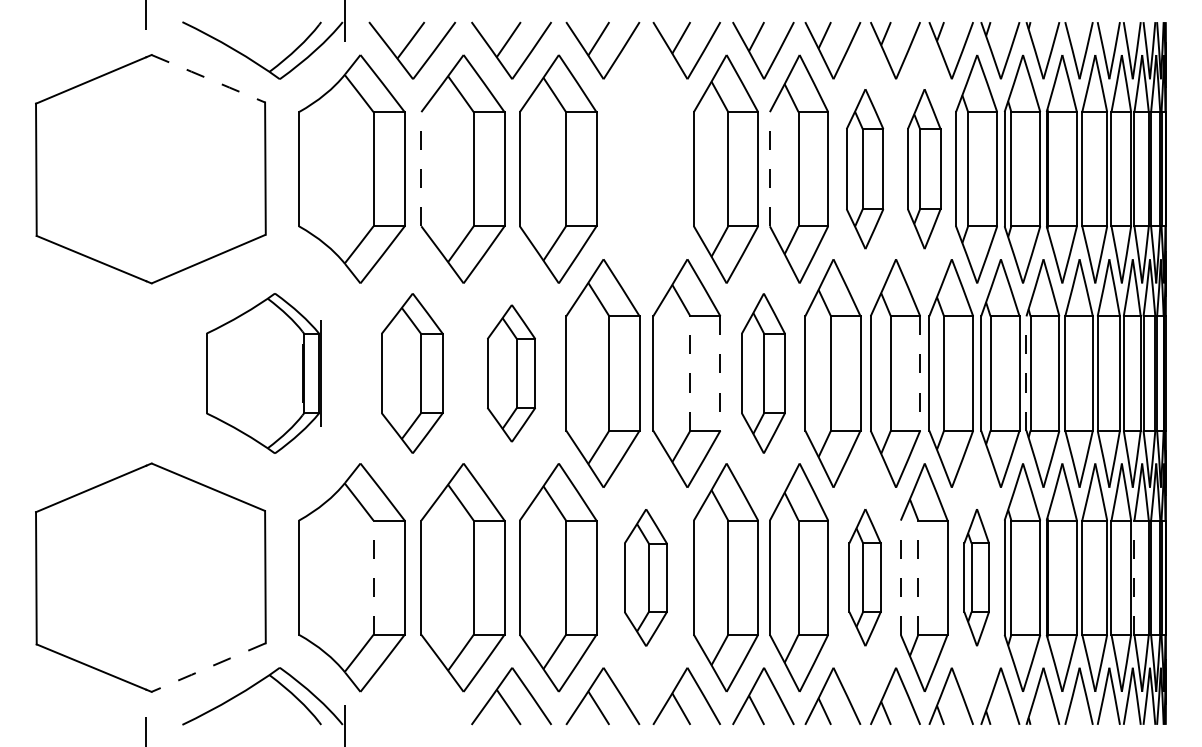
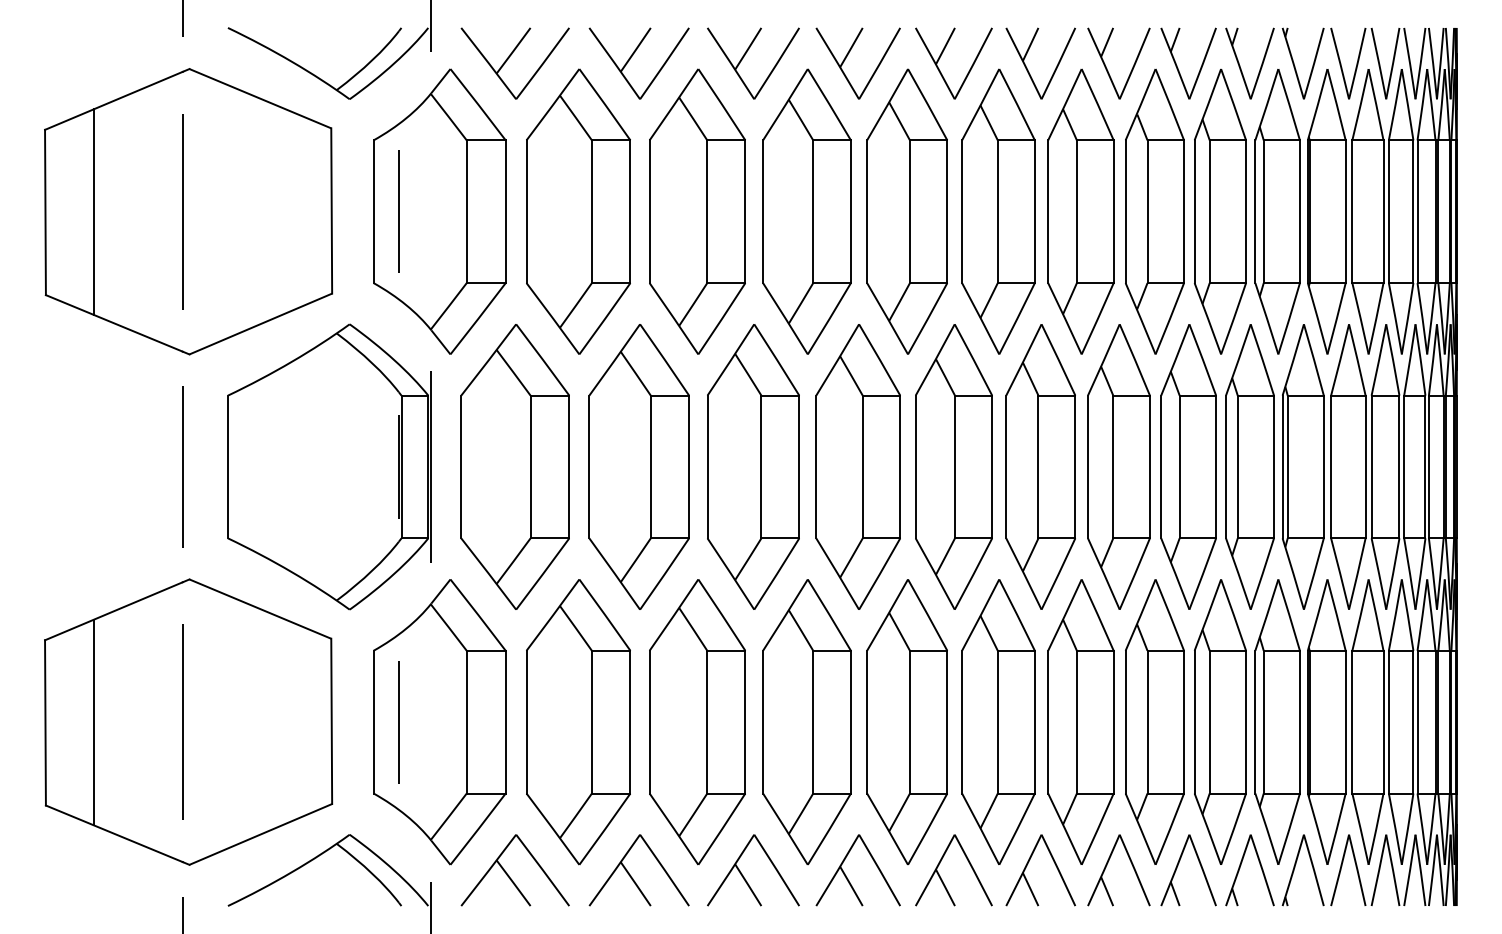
line: (209, 79) -> (261, 99), dashed -> solid
line: (75, 169) -> (94, 212), added
line: (146, 169) -> (182, 211), added
line: (318, 169) -> (398, 211), added
line: (421, 169) -> (526, 211), dashed -> solid
part: (645, 169) -> (806, 211), added
line: (770, 169) -> (962, 211), dashed -> solid
part: (864, 169) -> (1080, 211), size x1.43
part: (923, 169) -> (1154, 211), size x1.43
line: (146, 373) -> (182, 466), added
part: (263, 373) -> (329, 466), size x1.43
part: (411, 373) -> (514, 466), size x1.43
part: (510, 373) -> (638, 466), size x1.67
line: (690, 373) -> (862, 466), dashed -> solid
line: (720, 373) -> (900, 467), dashed -> solid
part: (763, 373) -> (953, 466), size x1.43
line: (919, 373) -> (1149, 467), dashed -> solid
line: (1026, 373) -> (1282, 466), dashed -> solid
line: (75, 577) -> (94, 722), added
line: (146, 577) -> (182, 722), added
line: (318, 577) -> (398, 721), added
line: (373, 577) -> (466, 721), dashed -> solid
part: (645, 577) -> (806, 722), size x1.67
part: (864, 577) -> (1080, 721), size x1.67
line: (900, 577) -> (1125, 721), dashed -> solid
line: (918, 577) -> (1147, 721), dashed -> solid
part: (976, 577) -> (1220, 721), size x1.67
line: (1134, 577) -> (1417, 721), dashed -> solid
line: (208, 667) -> (260, 834), dashed -> solid
part: (407, 700) -> (509, 875), added

